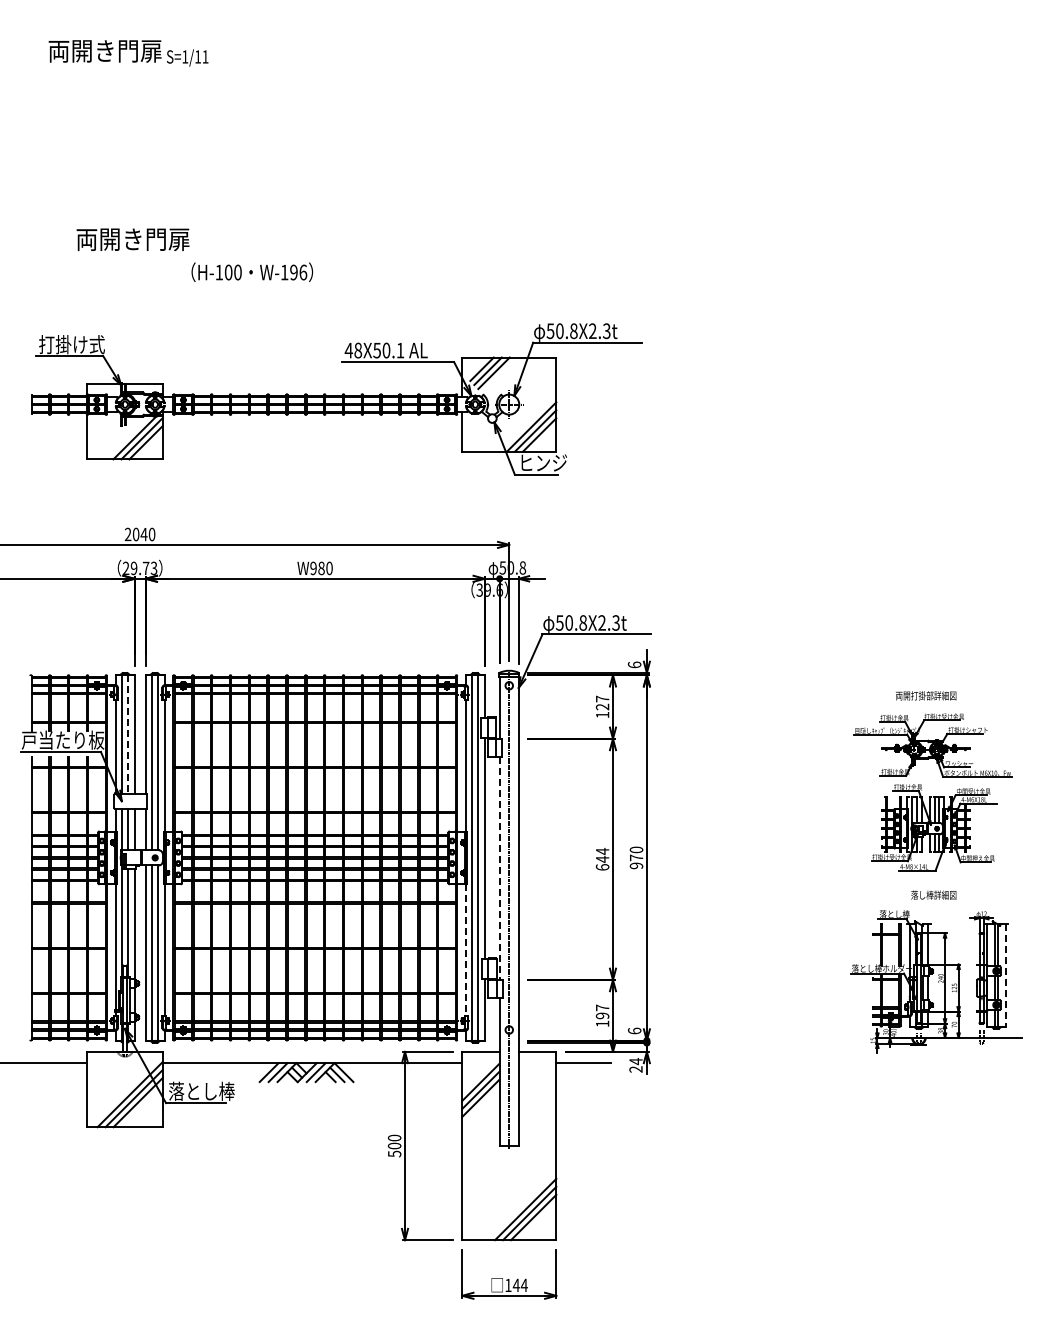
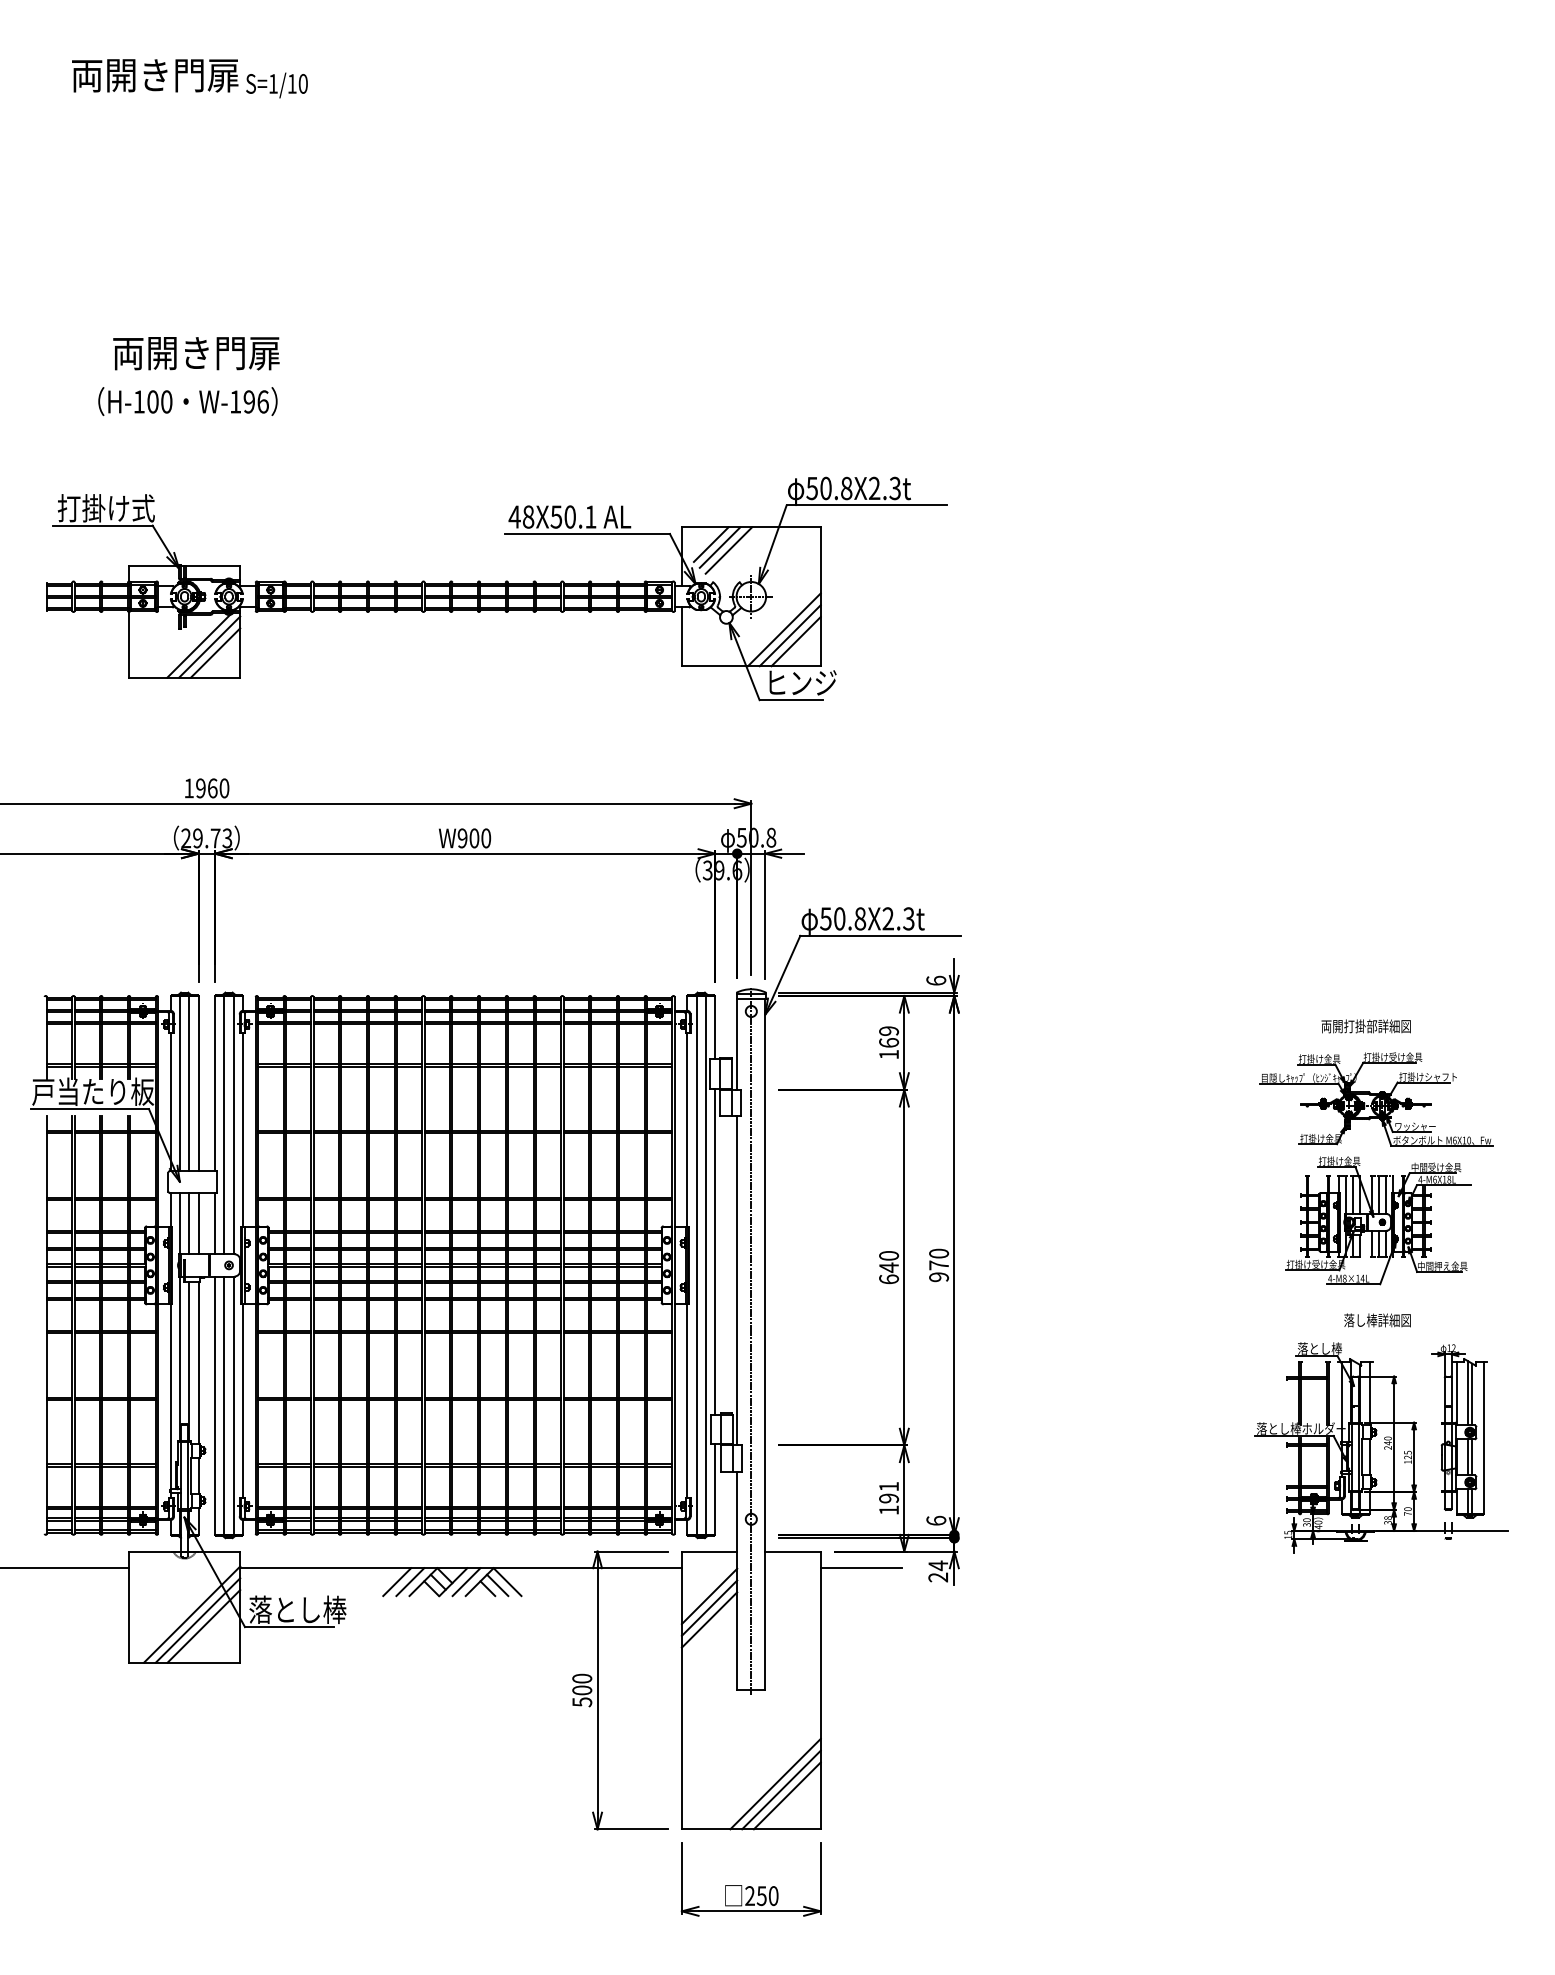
text: (205, 56) -> (303, 83), S=1/11 -> S=1/10
text: (252, 271) -> (188, 400), moved
text: (135, 534) -> (199, 788), 2040 -> 1960
text: (321, 568) -> (474, 838), W980 -> W900
text: (602, 702) -> (888, 1036), 127 -> 169
line: (128, 735) -> (189, 1084), dashed -> solid
text: (602, 851) -> (888, 1255), 644 -> 640
line: (499, 868) -> (736, 1281), dashed -> solid
line: (465, 949) -> (686, 1400), dashed -> solid
line: (1005, 975) -> (1483, 1438), dashed -> solid
text: (602, 1007) -> (888, 1486), 197 -> 191
text: (516, 1285) -> (762, 1896), 144 -> 250

